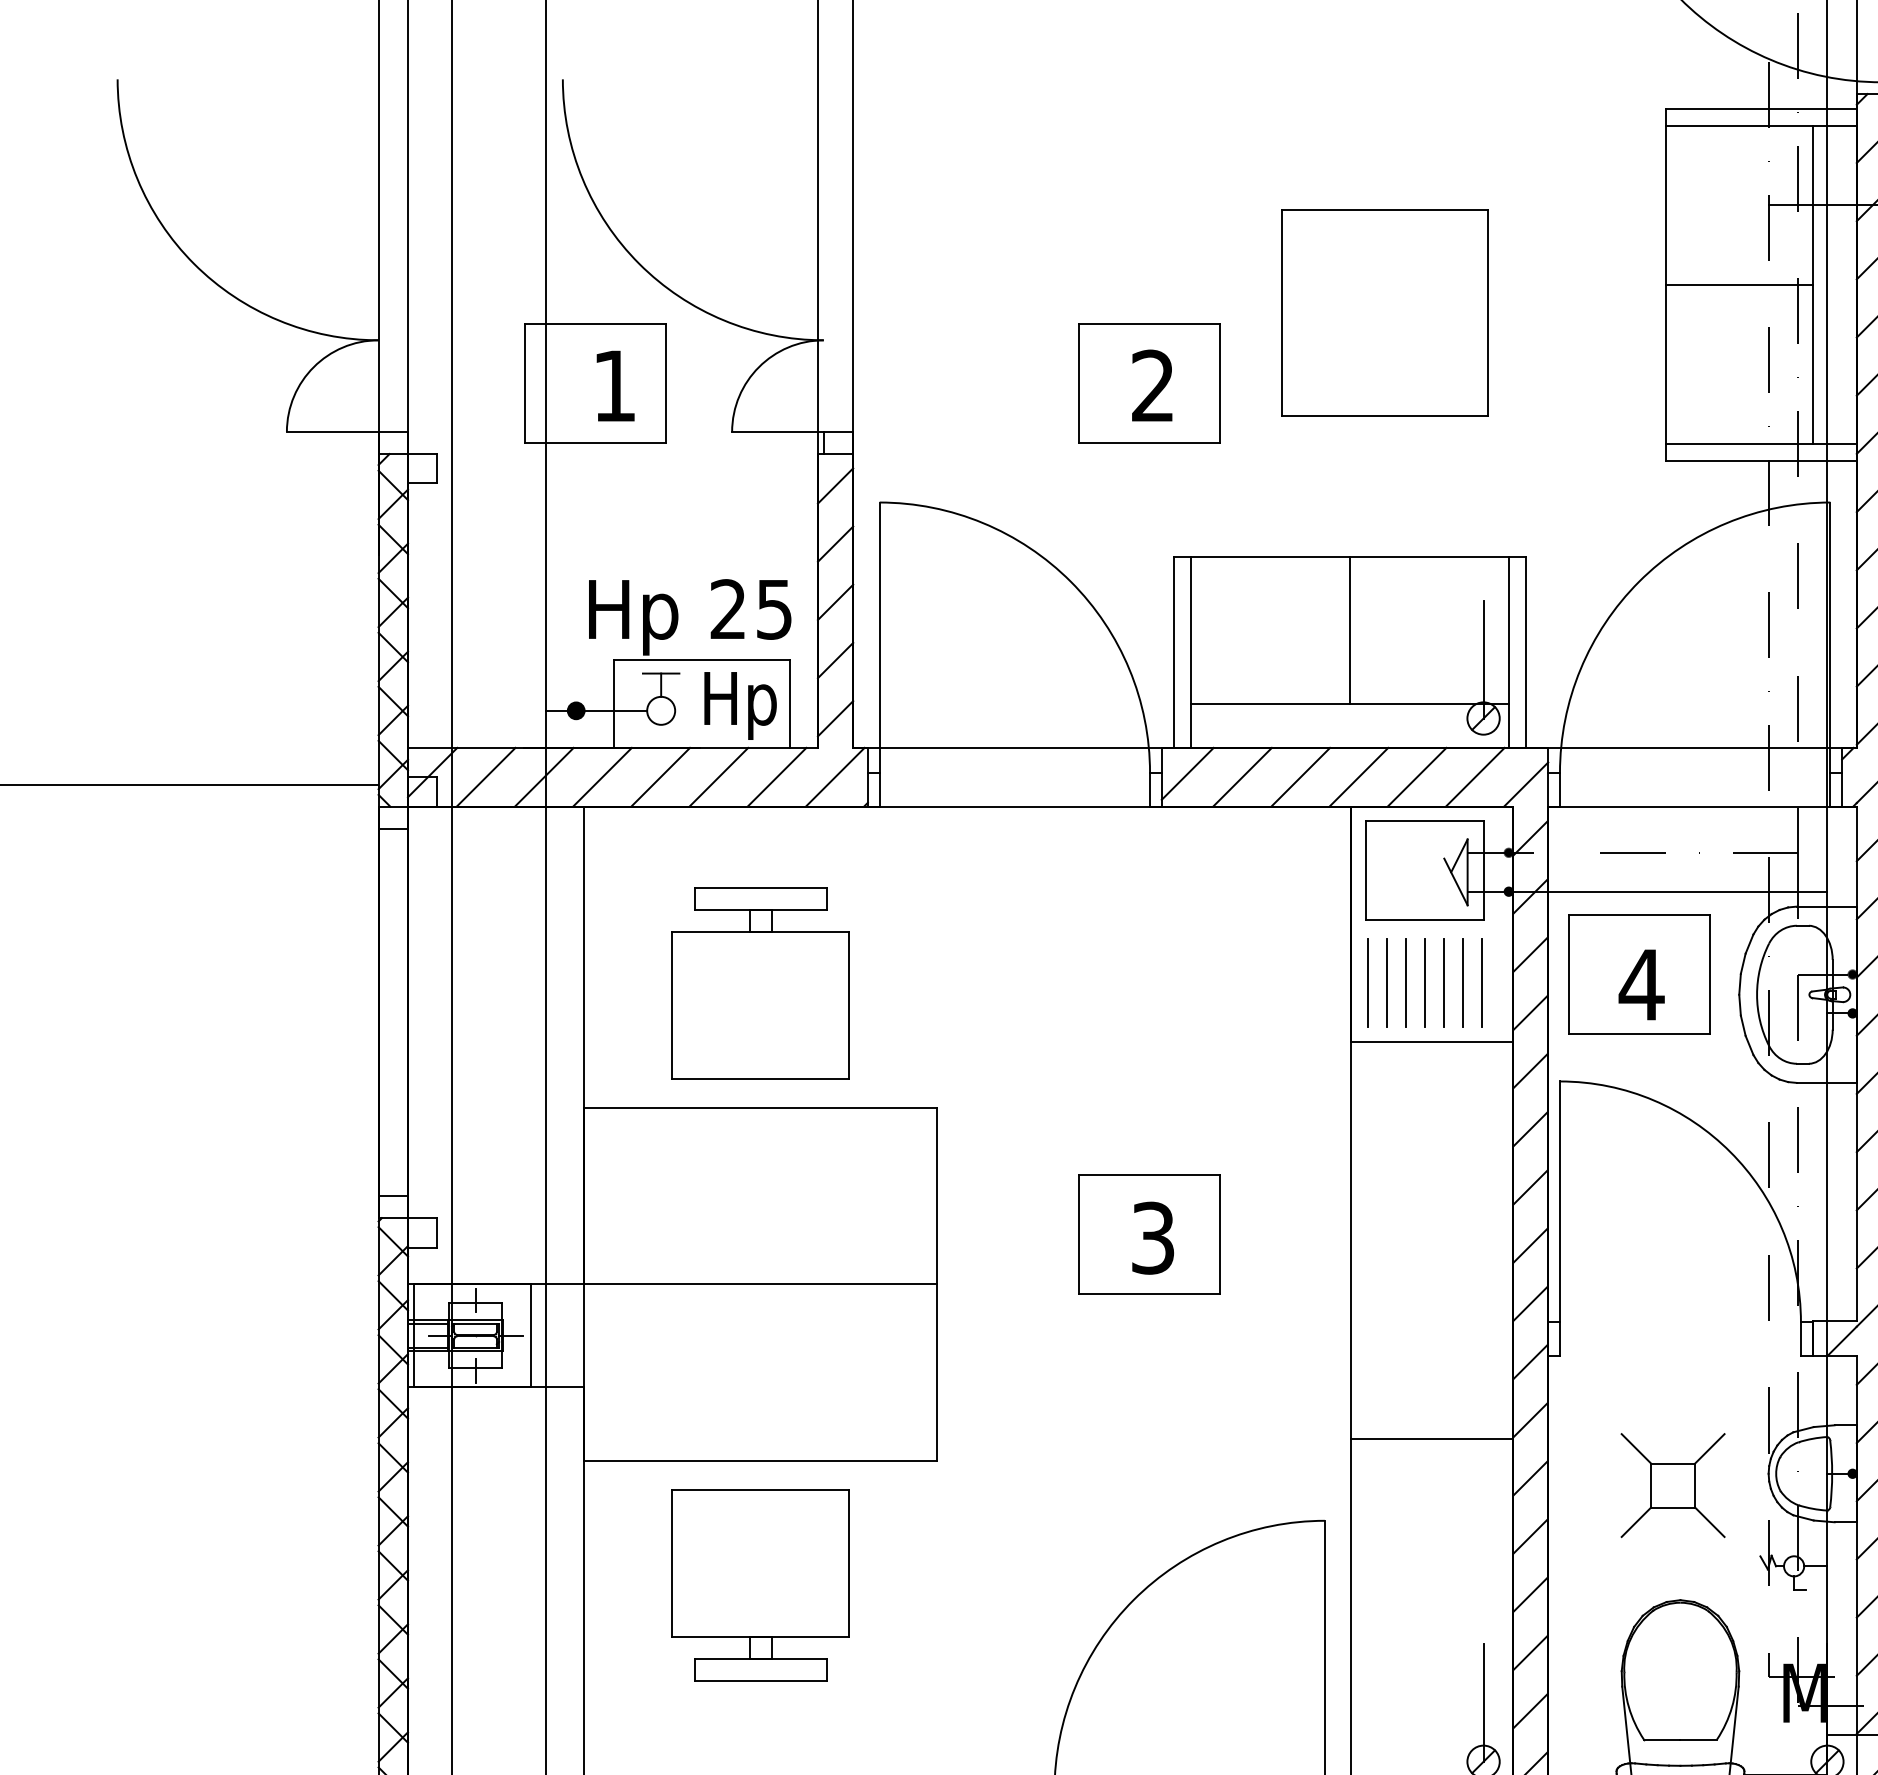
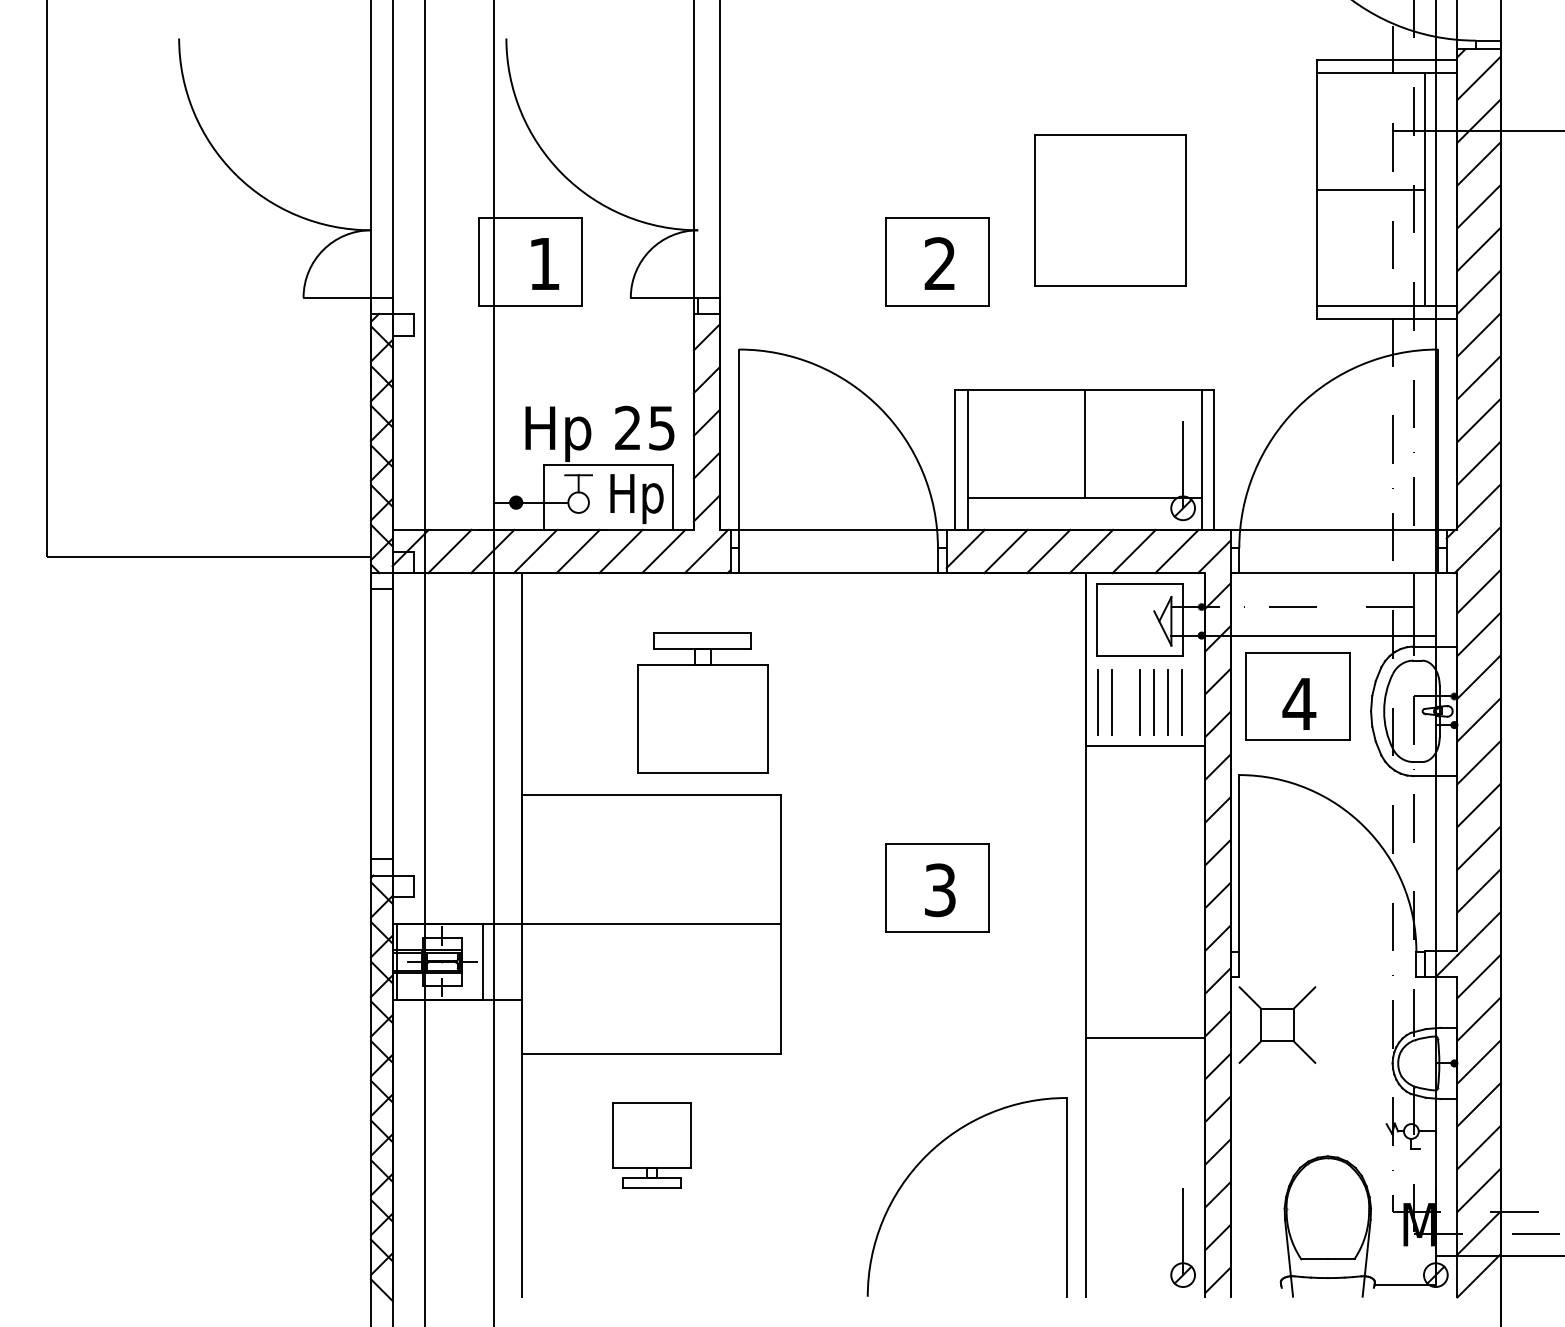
part: (760, 982) -> (702, 702), moved
line: (1405, 982) -> (1125, 702), removed
part: (1673, 1484) -> (1277, 1024), moved
part: (760, 1585) -> (651, 1145), size x0.6

